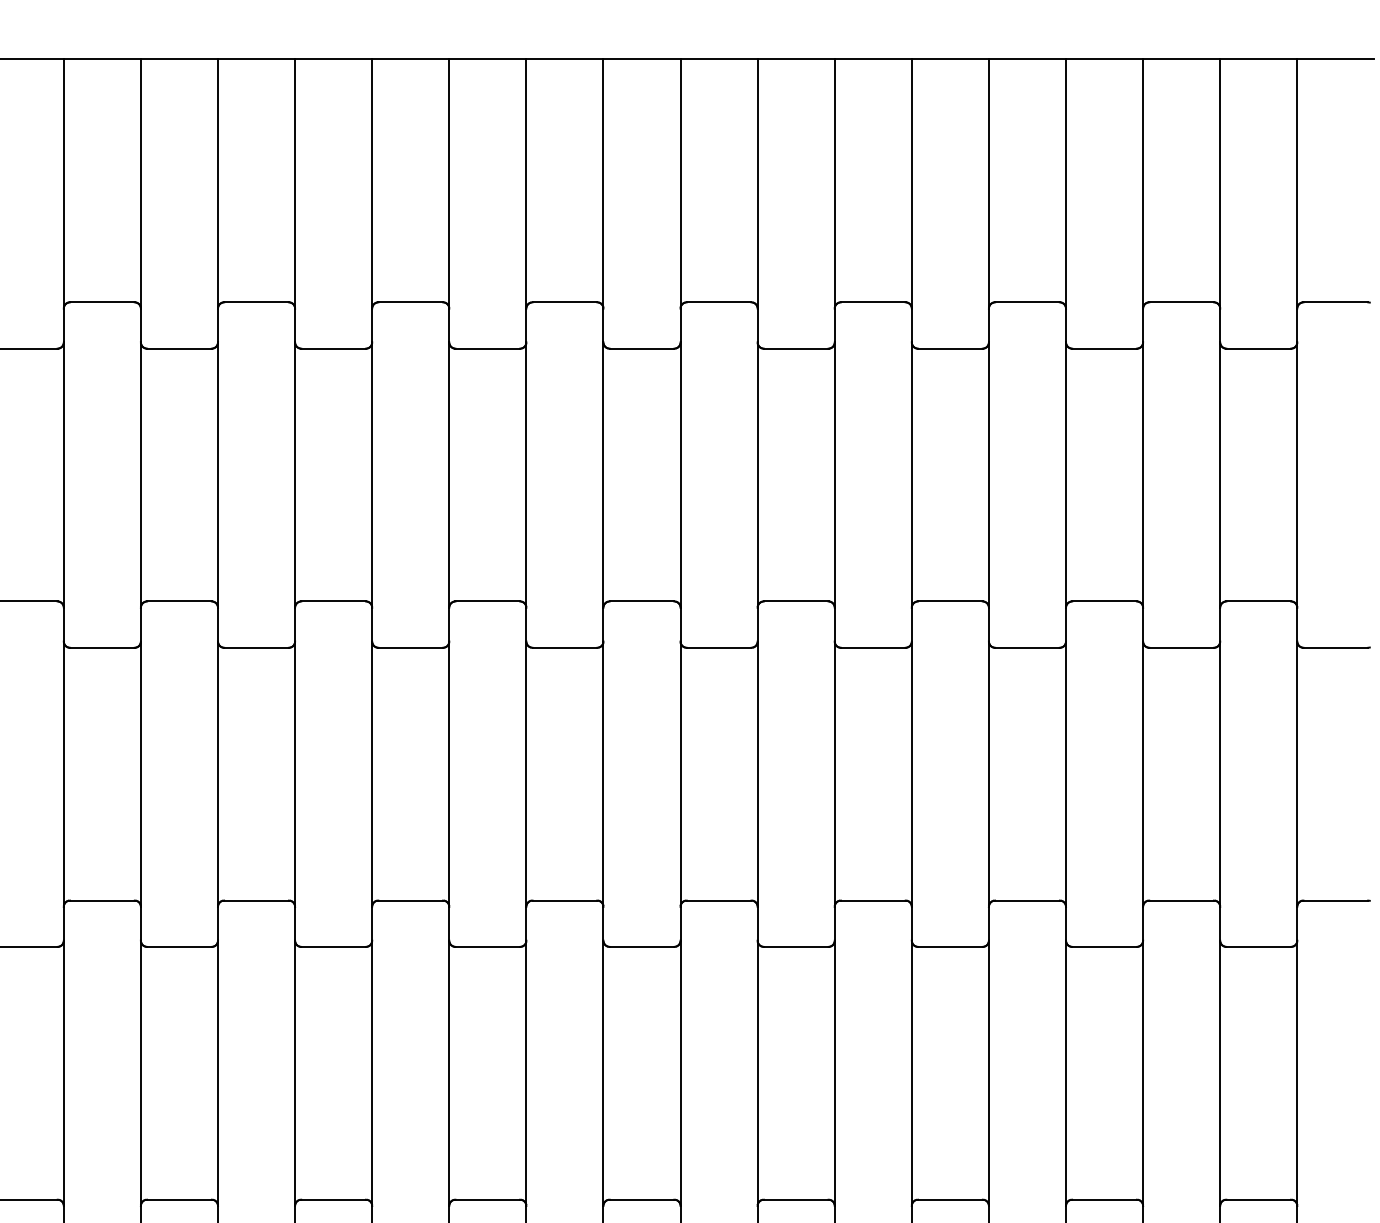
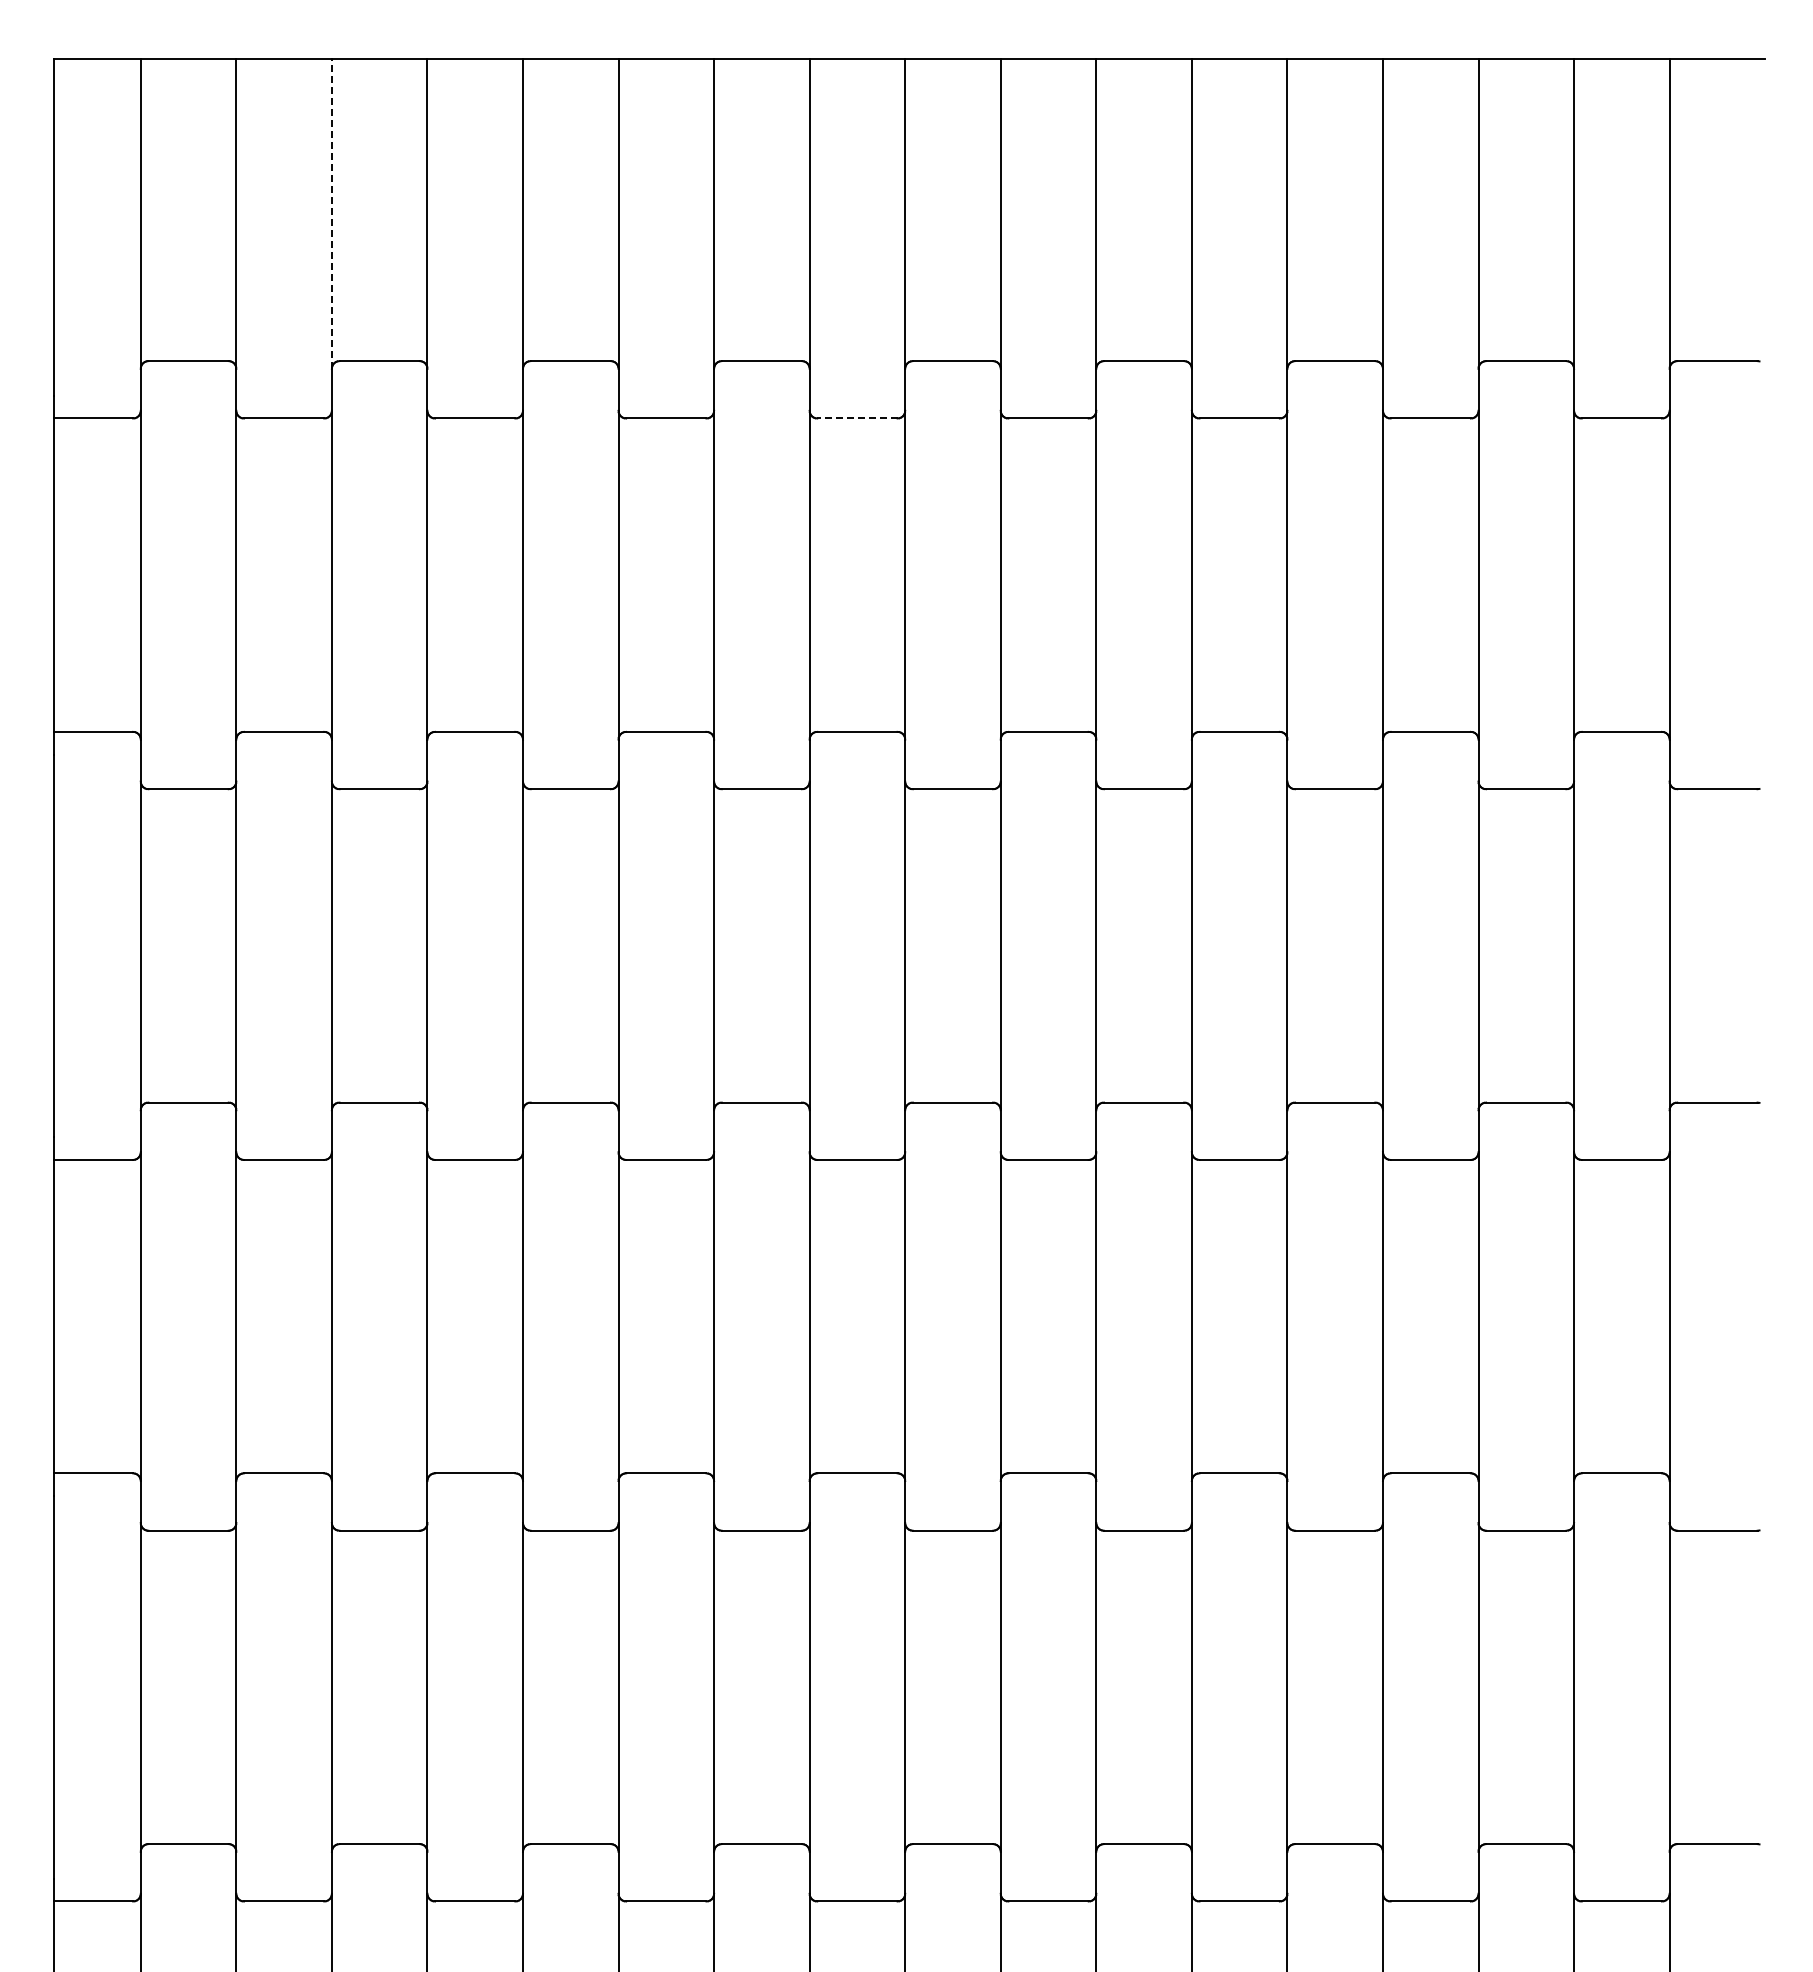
line: (217, 183) -> (331, 213), solid -> dashed
line: (641, 348) -> (856, 418), solid -> dashed

